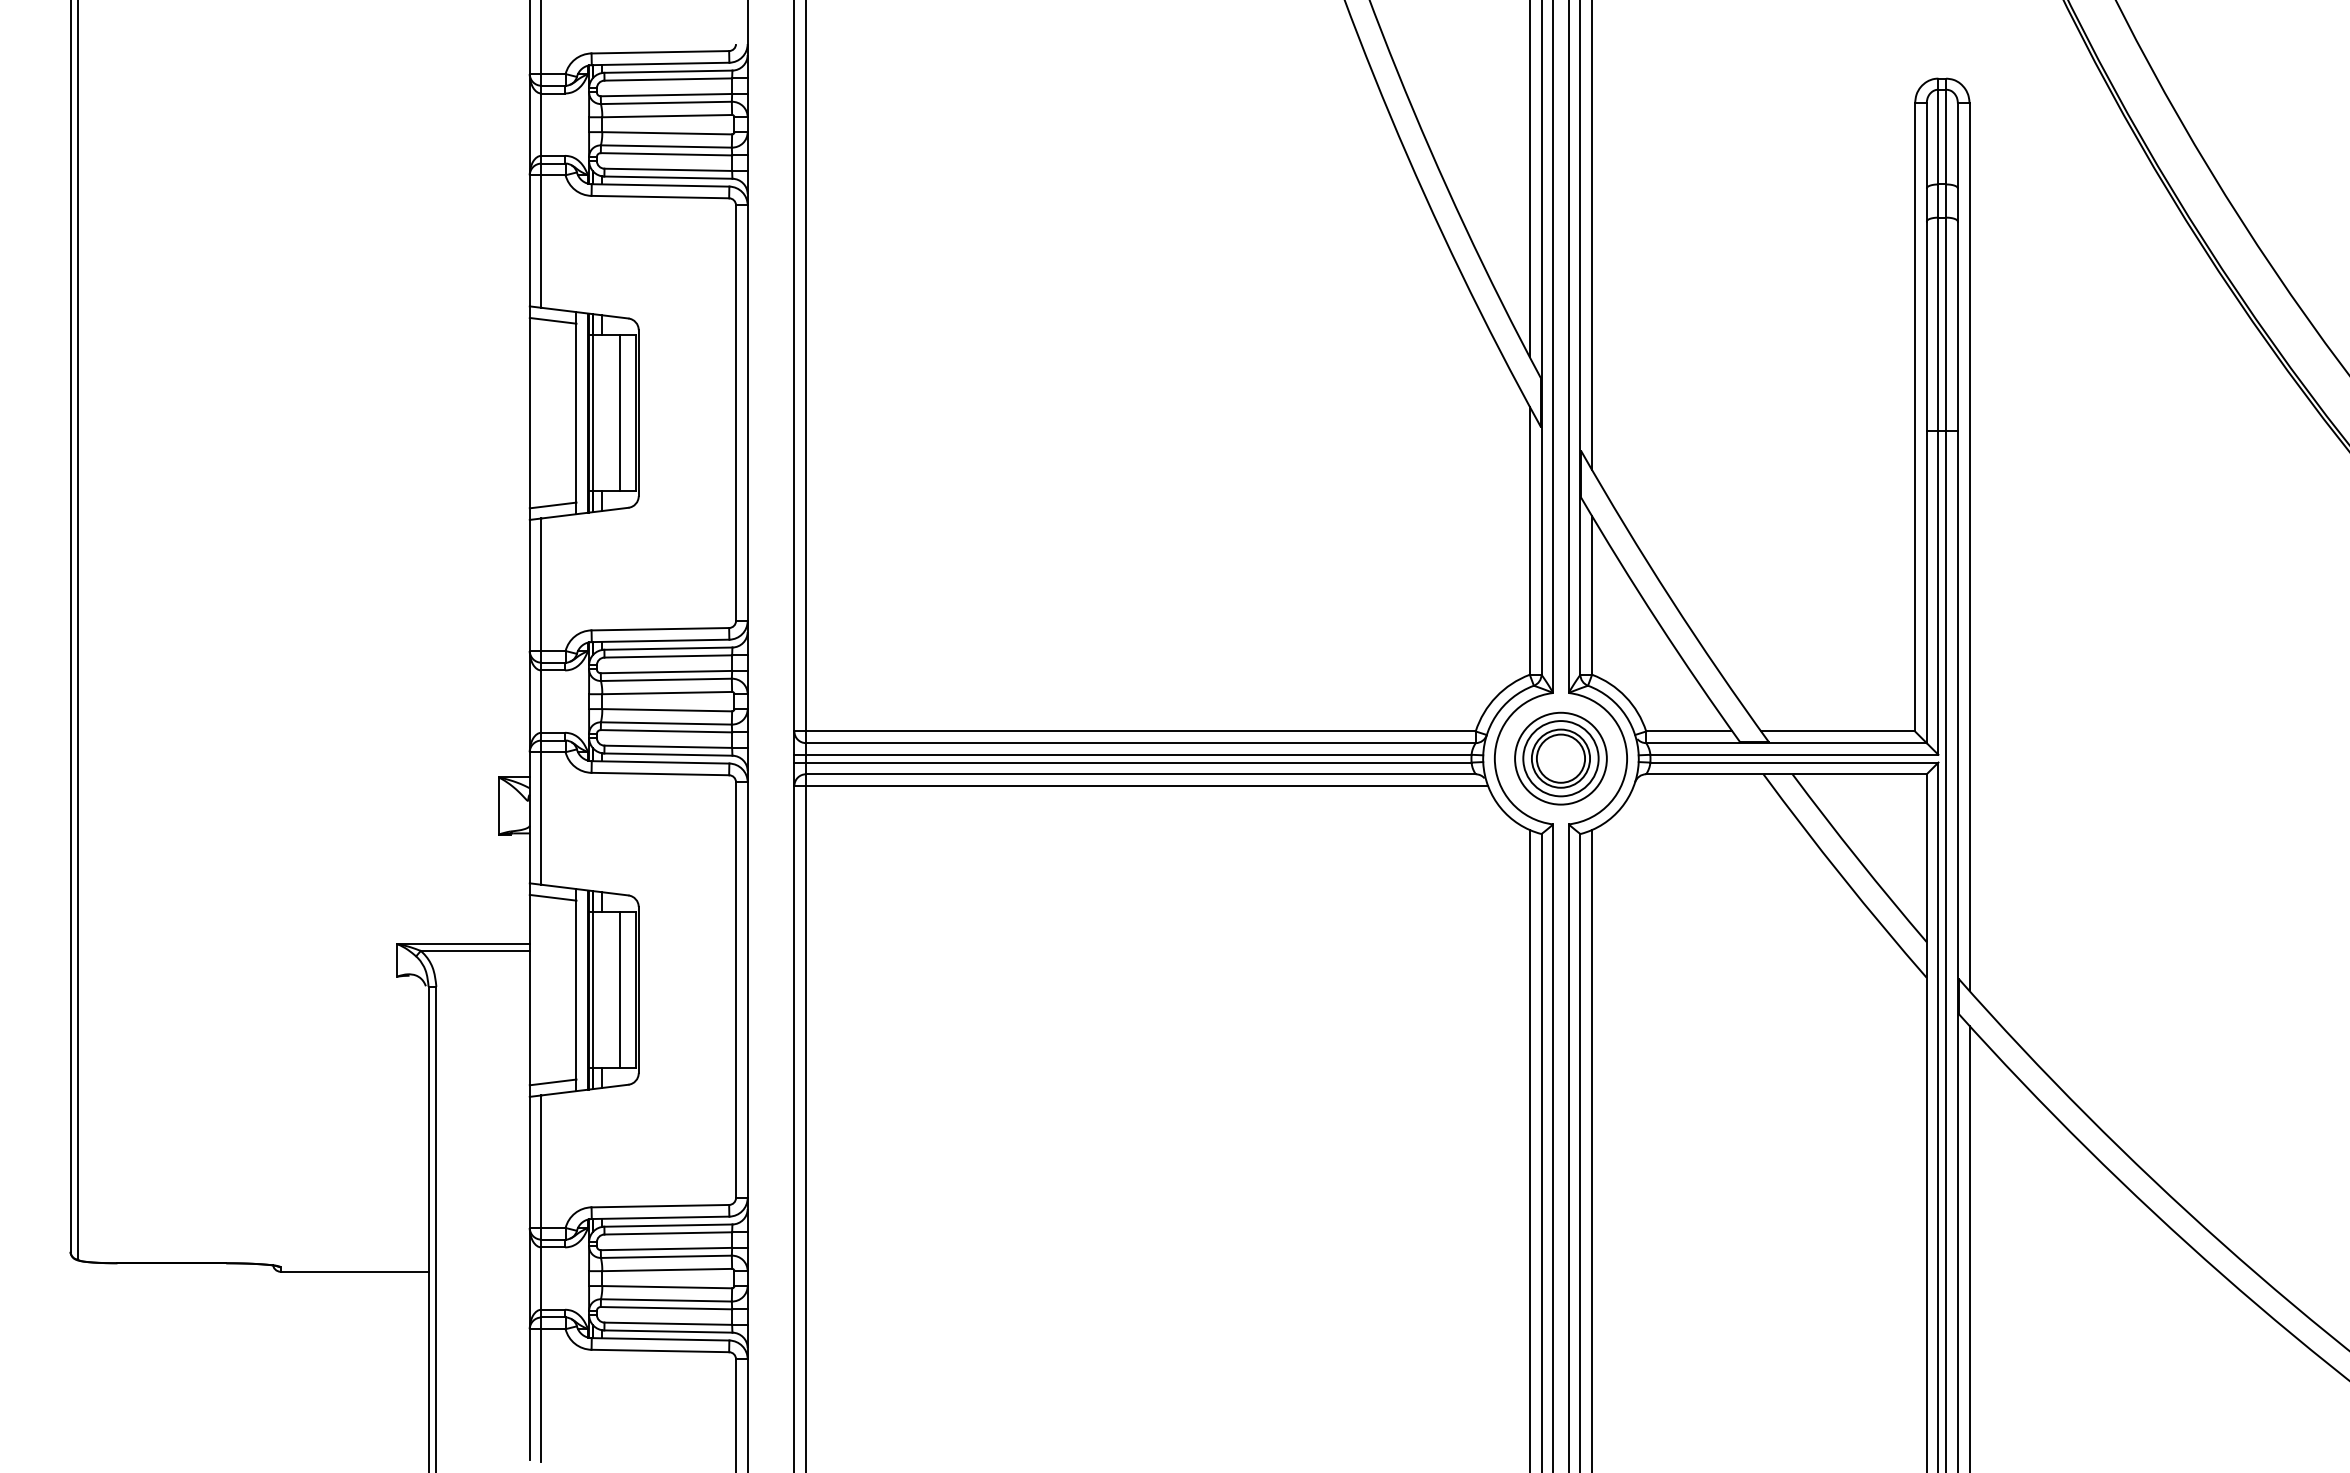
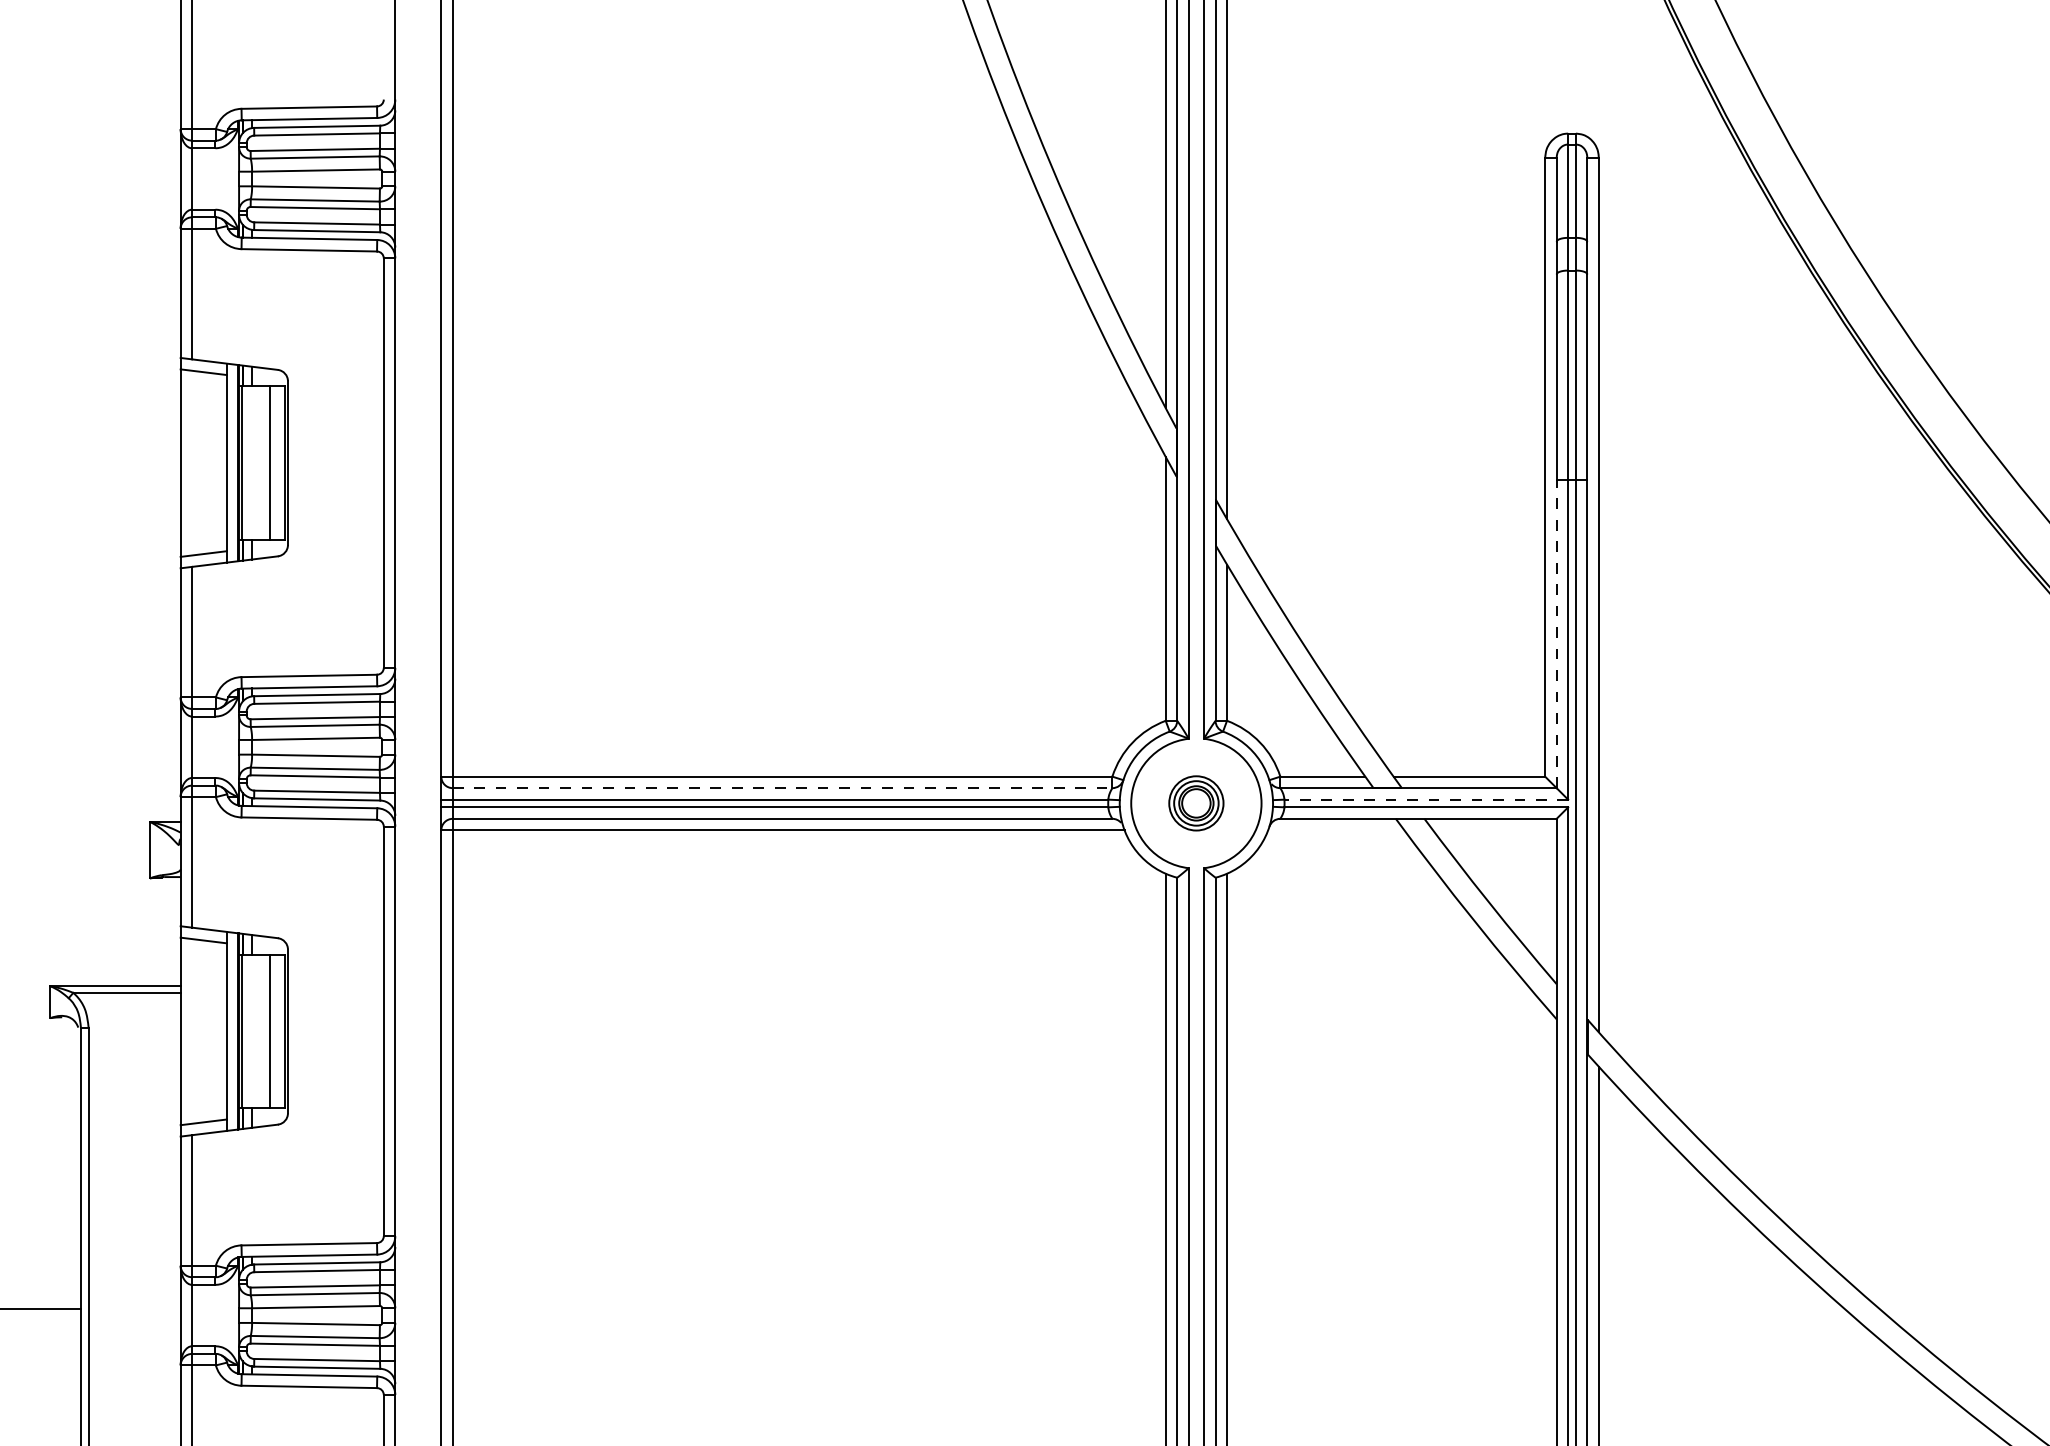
line: (1926, 586) -> (1556, 633), solid -> dashed
line: (1140, 743) -> (782, 788), solid -> dashed
line: (1793, 754) -> (1425, 799), solid -> dashed
part: (1560, 758) -> (1195, 803), size x0.6

